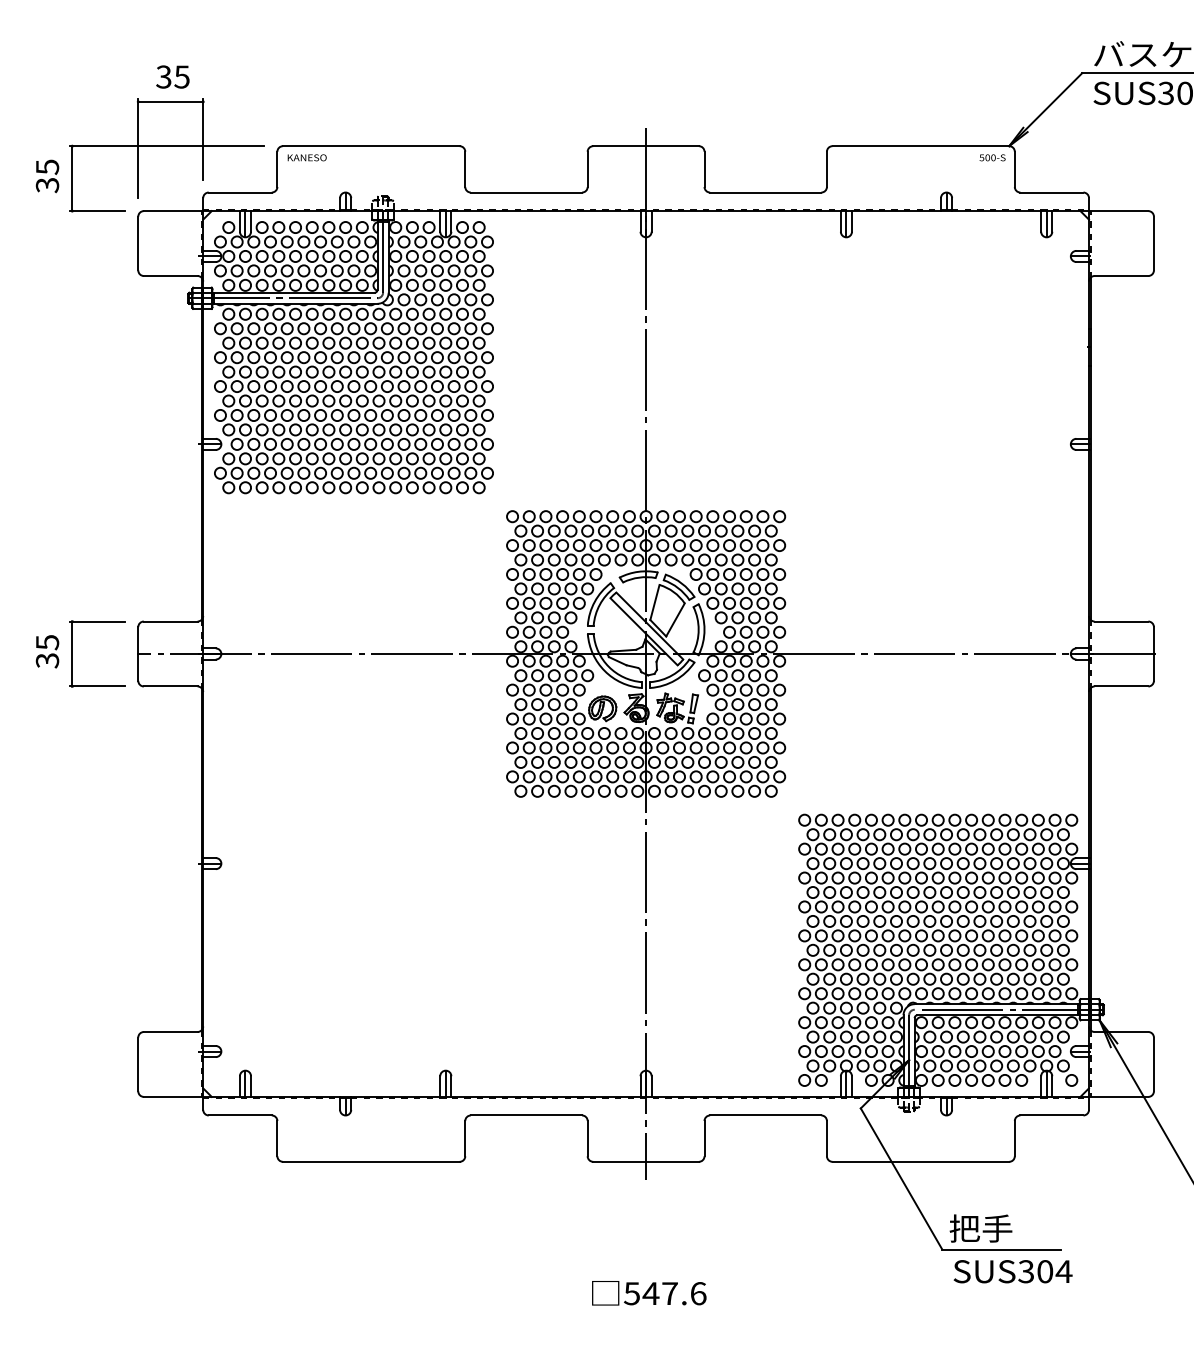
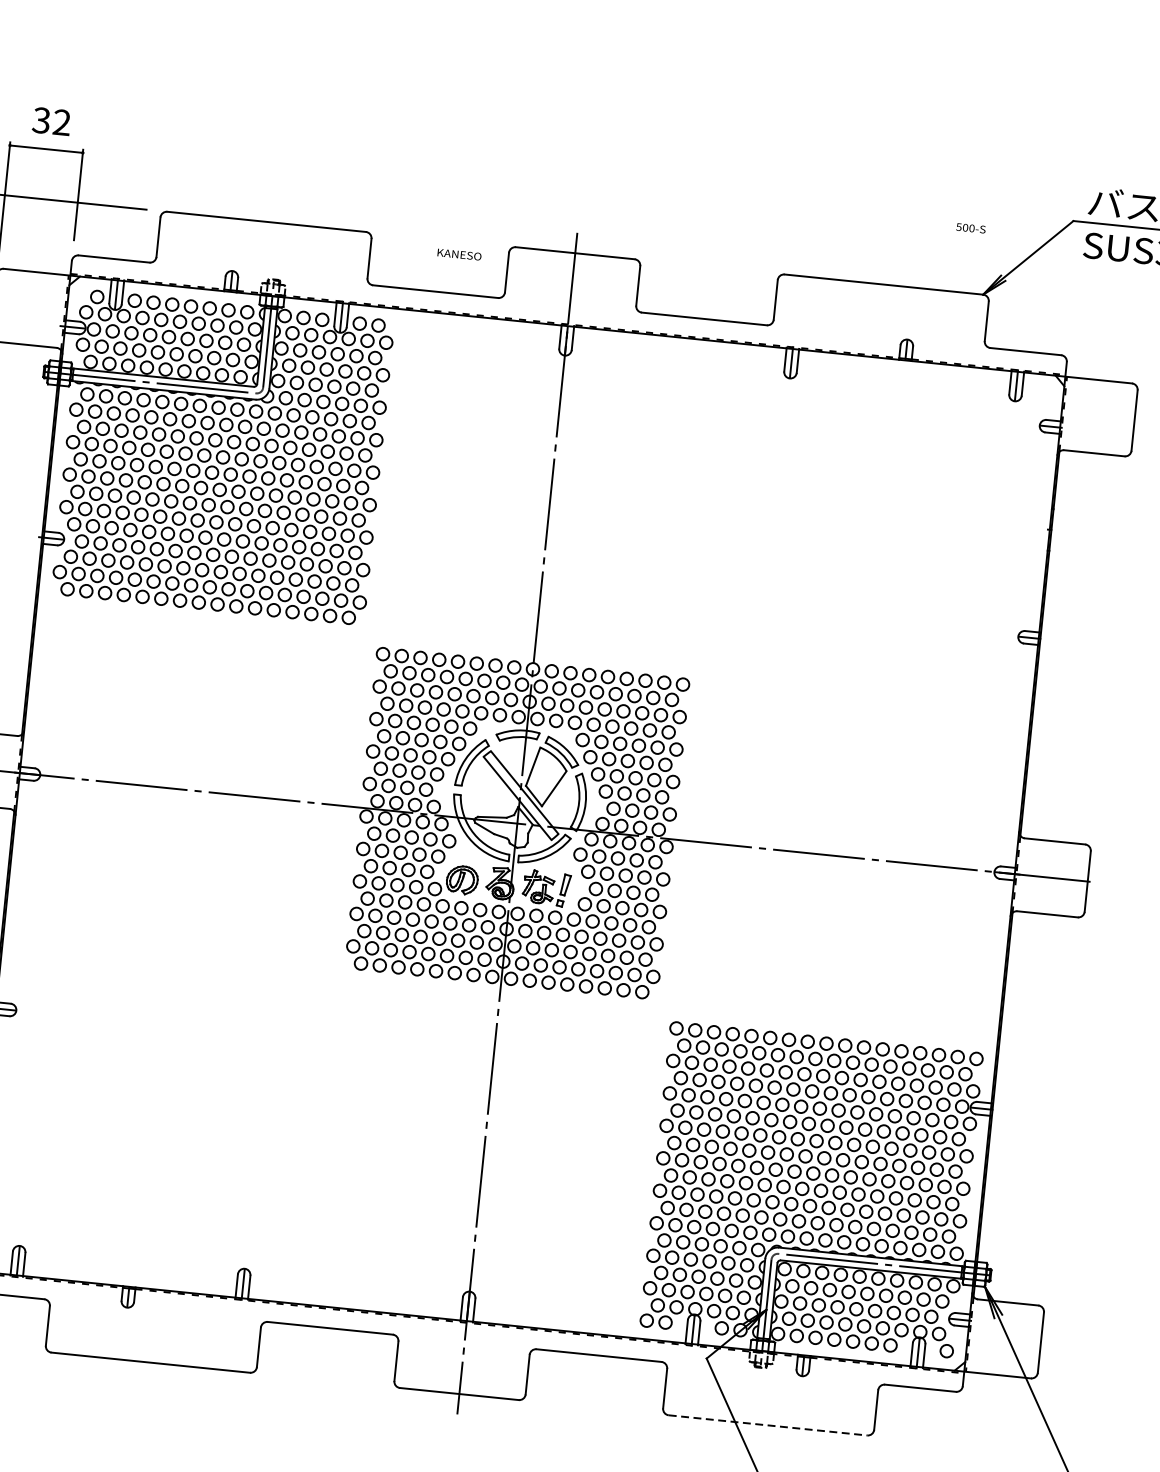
text: (181, 76) -> (61, 121), 35 -> 32
text: (306, 157) -> (458, 254), moved
text: (992, 157) -> (970, 227), moved
line: (921, 1161) -> (768, 1425), solid -> dashed

